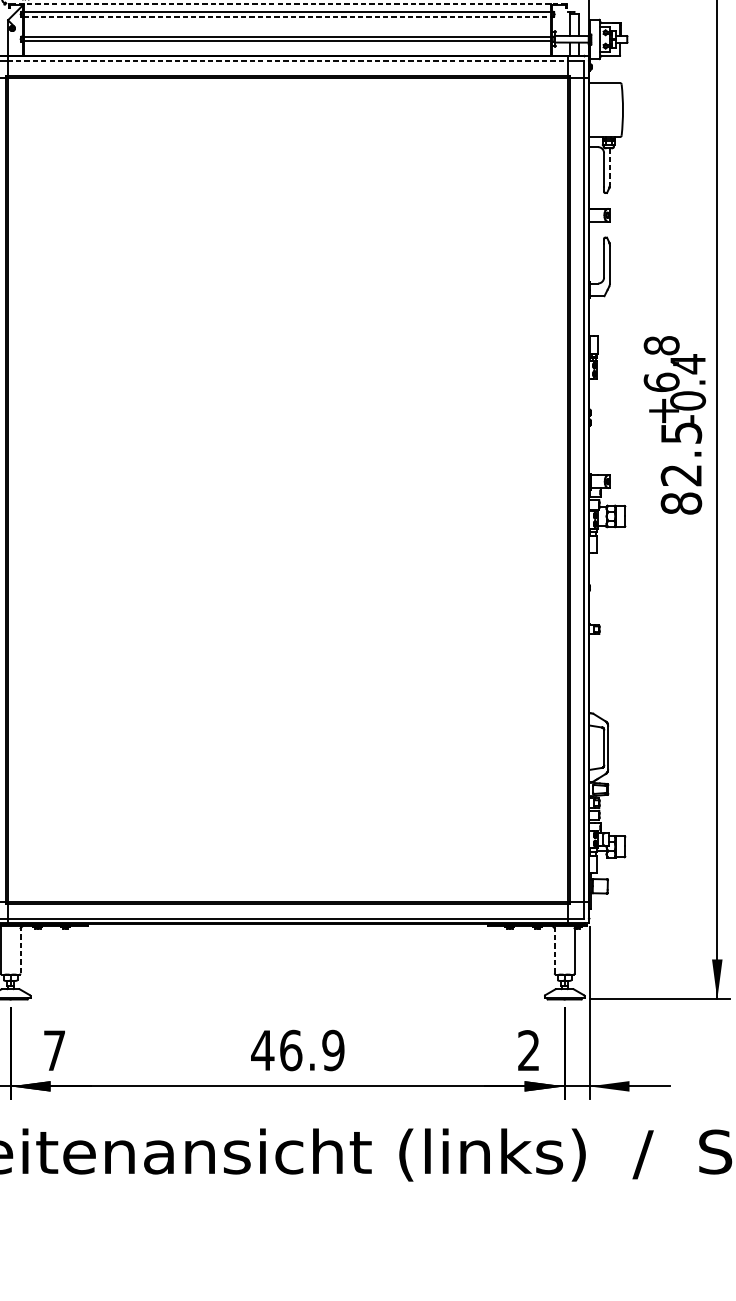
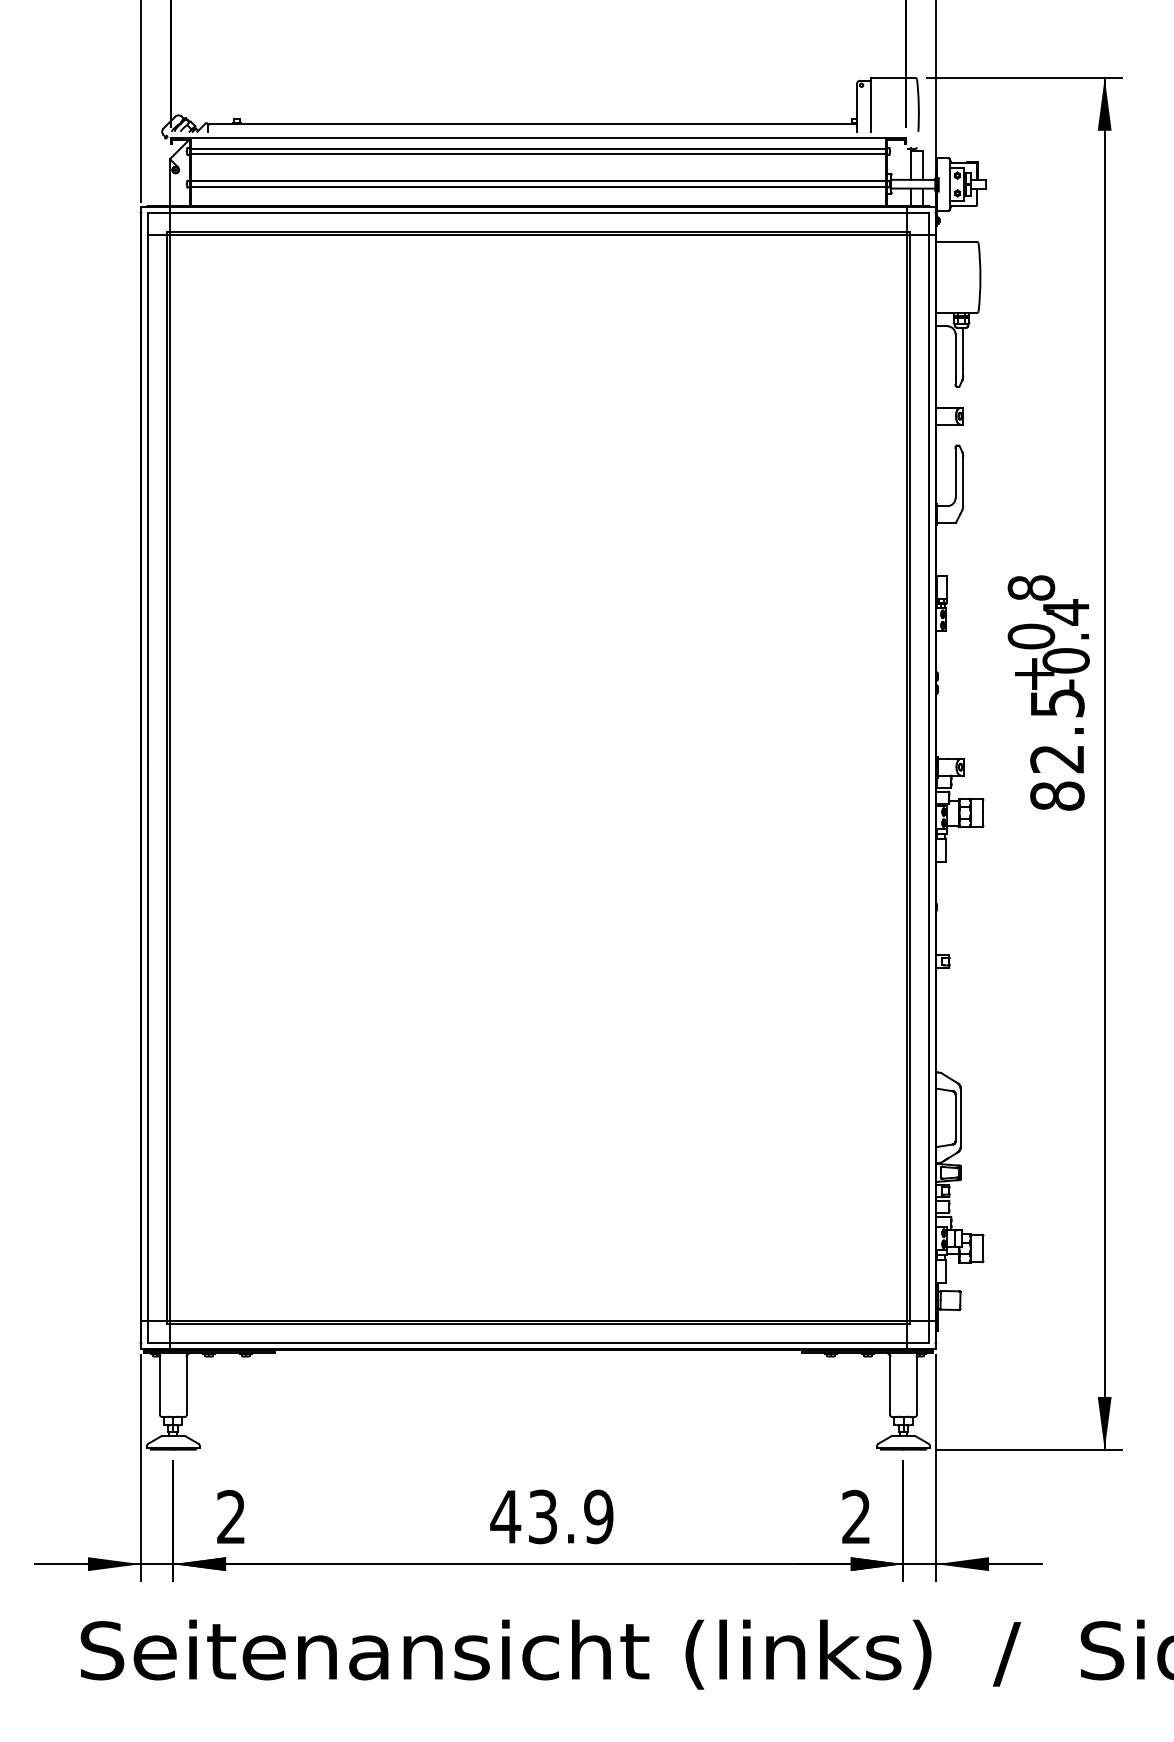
line: (287, 4) -> (538, 138), dashed -> solid
line: (287, 16) -> (538, 154), dashed -> solid
line: (287, 60) -> (538, 212), dashed -> solid
line: (610, 166) -> (963, 352), dashed -> solid
text: (661, 382) -> (1031, 636), +6.8 -> +0.8
line: (554, 949) -> (890, 1383), dashed -> solid
line: (20, 950) -> (186, 1384), dashed -> solid
text: (54, 1050) -> (231, 1516), 7 -> 2
text: (291, 1050) -> (543, 1516), 46.9 -> 43.9

